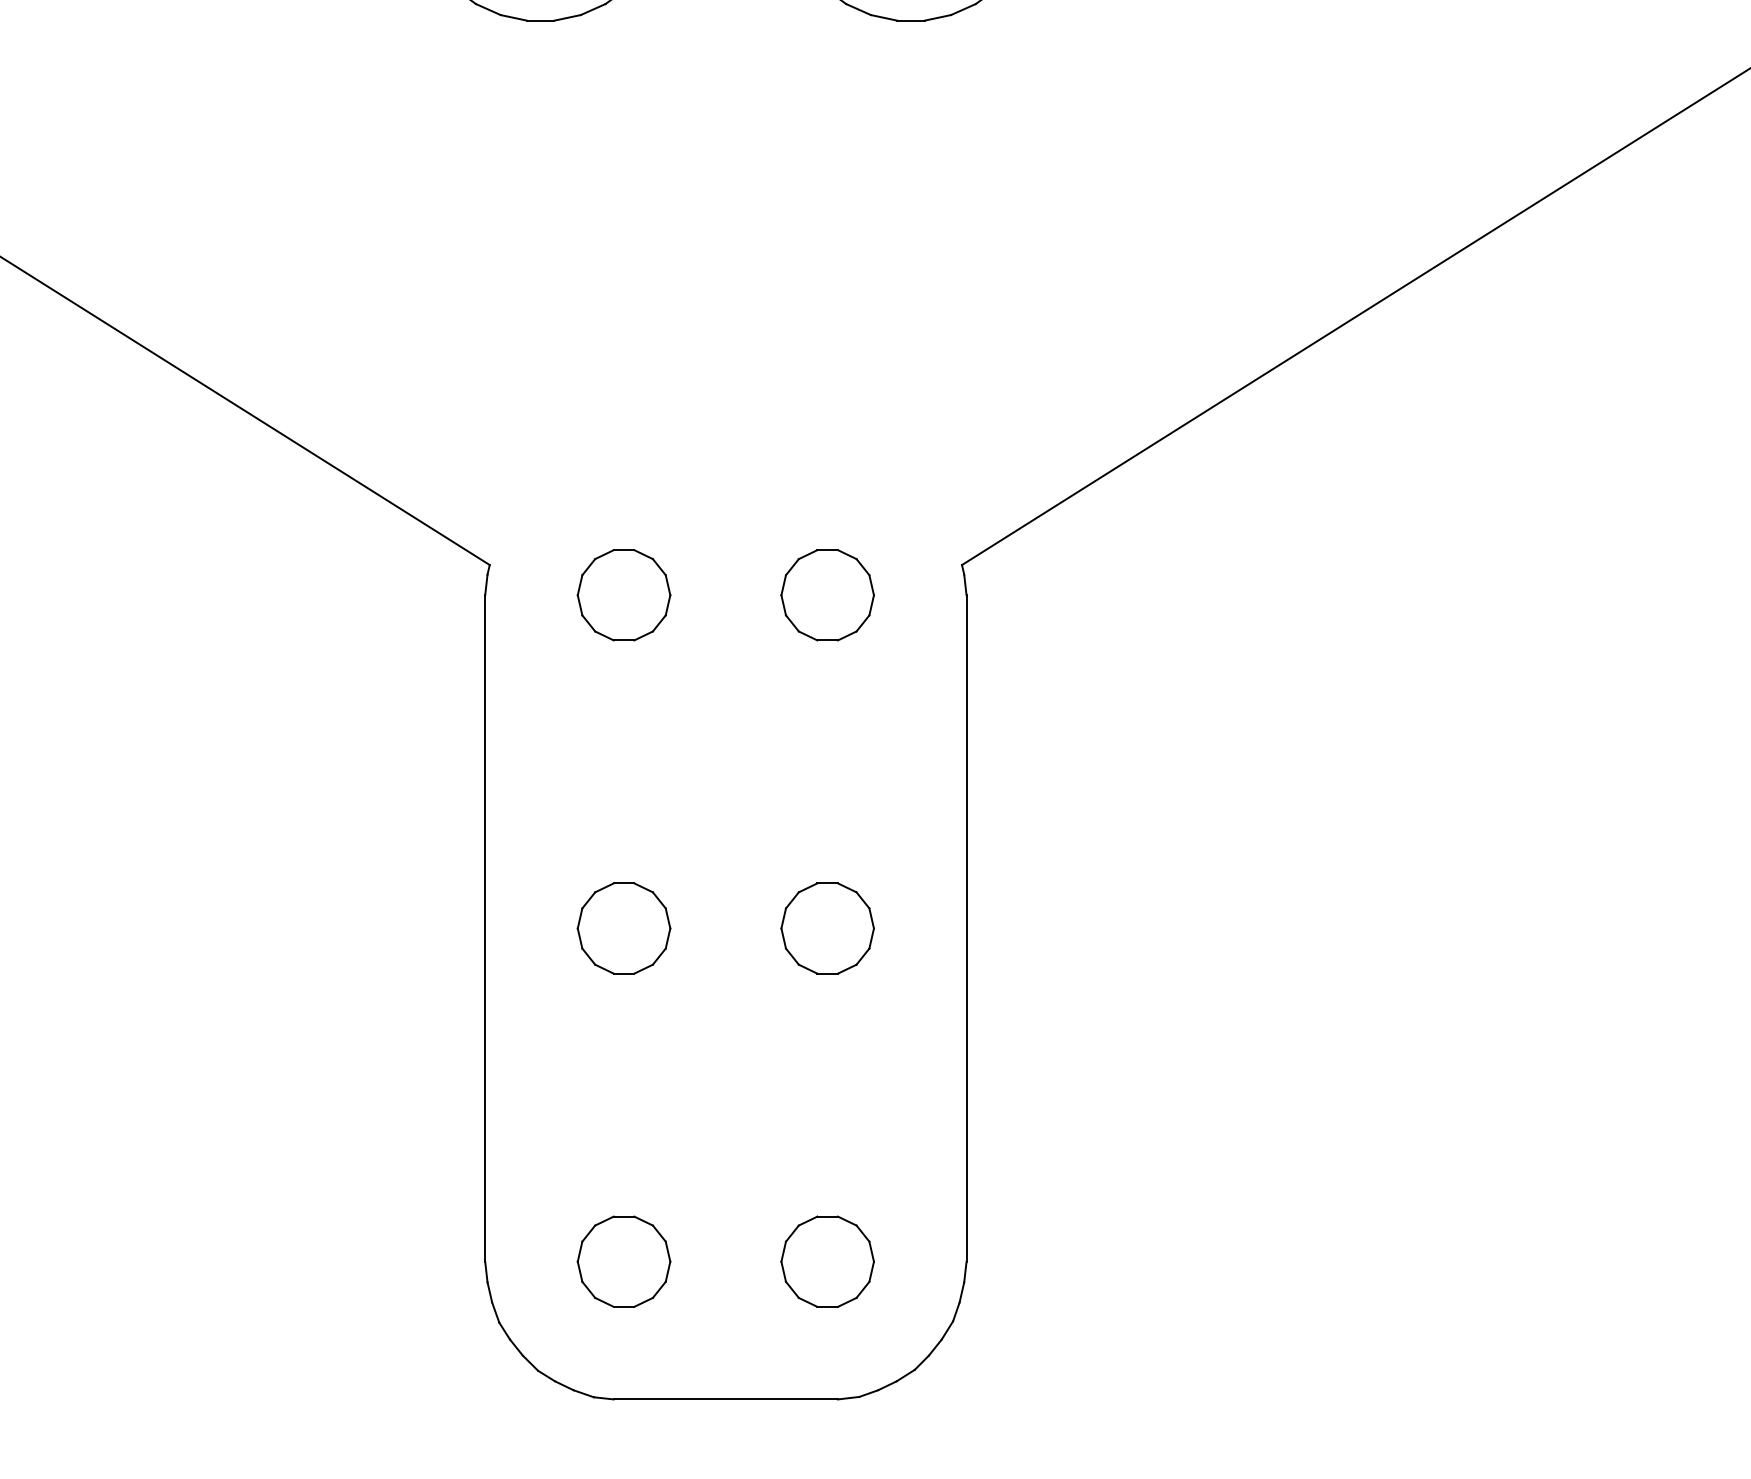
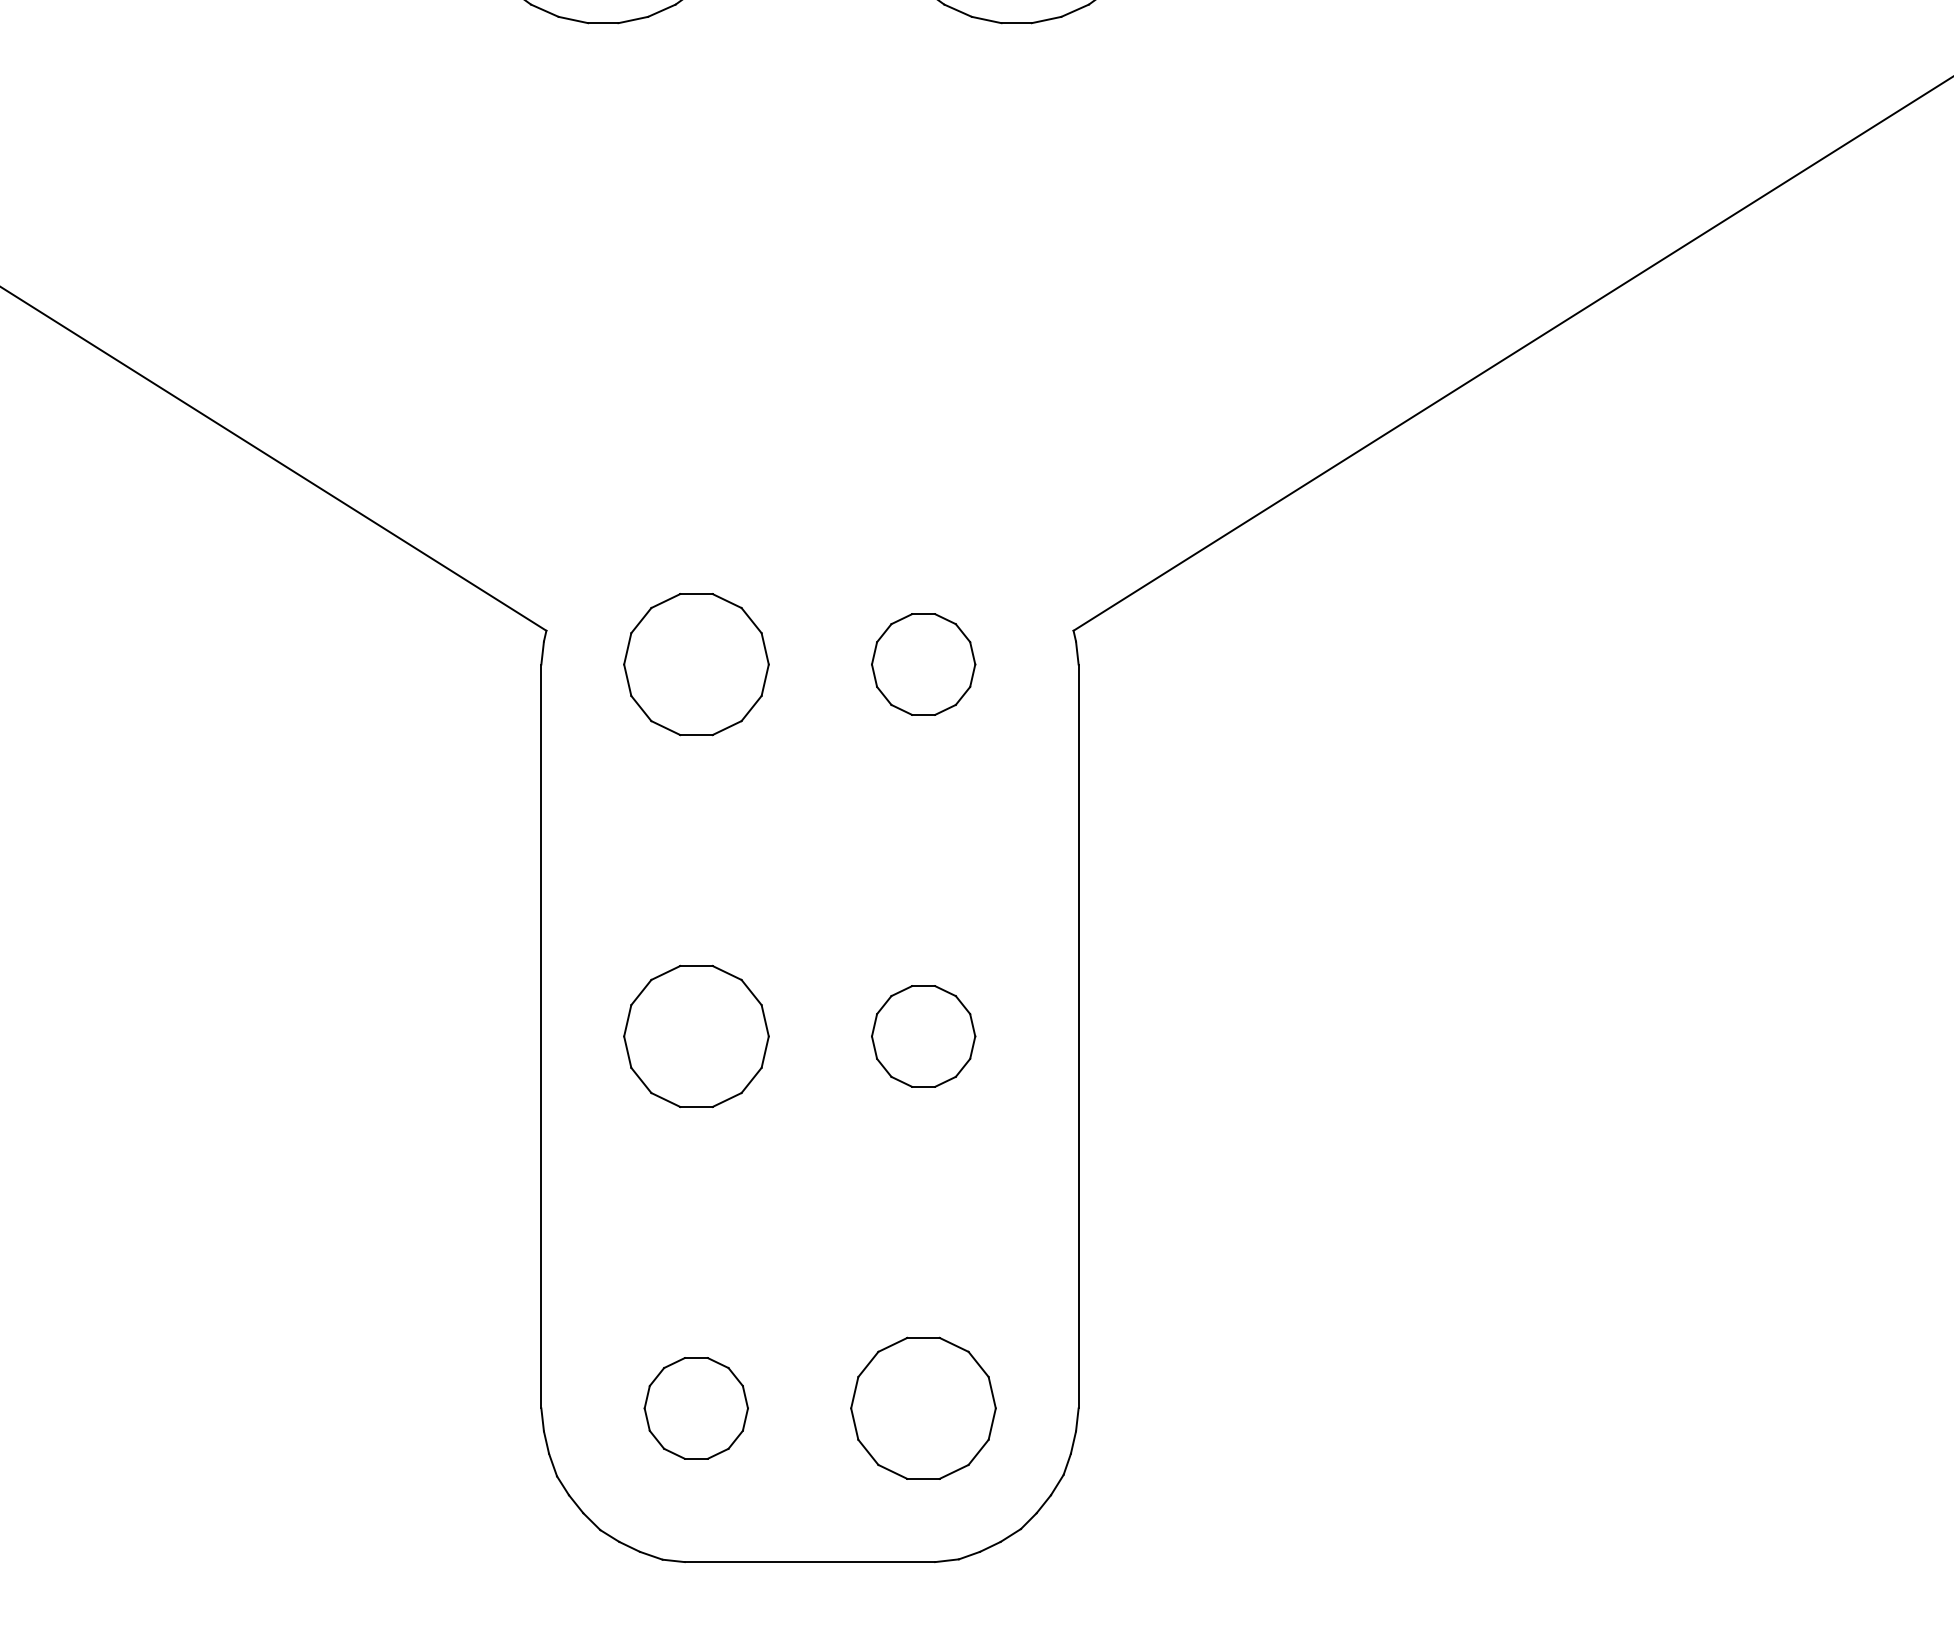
part: (623, 595) -> (695, 664), size x1.4
part: (623, 928) -> (695, 1036), size x1.4
part: (827, 1261) -> (923, 1408), size x1.4

